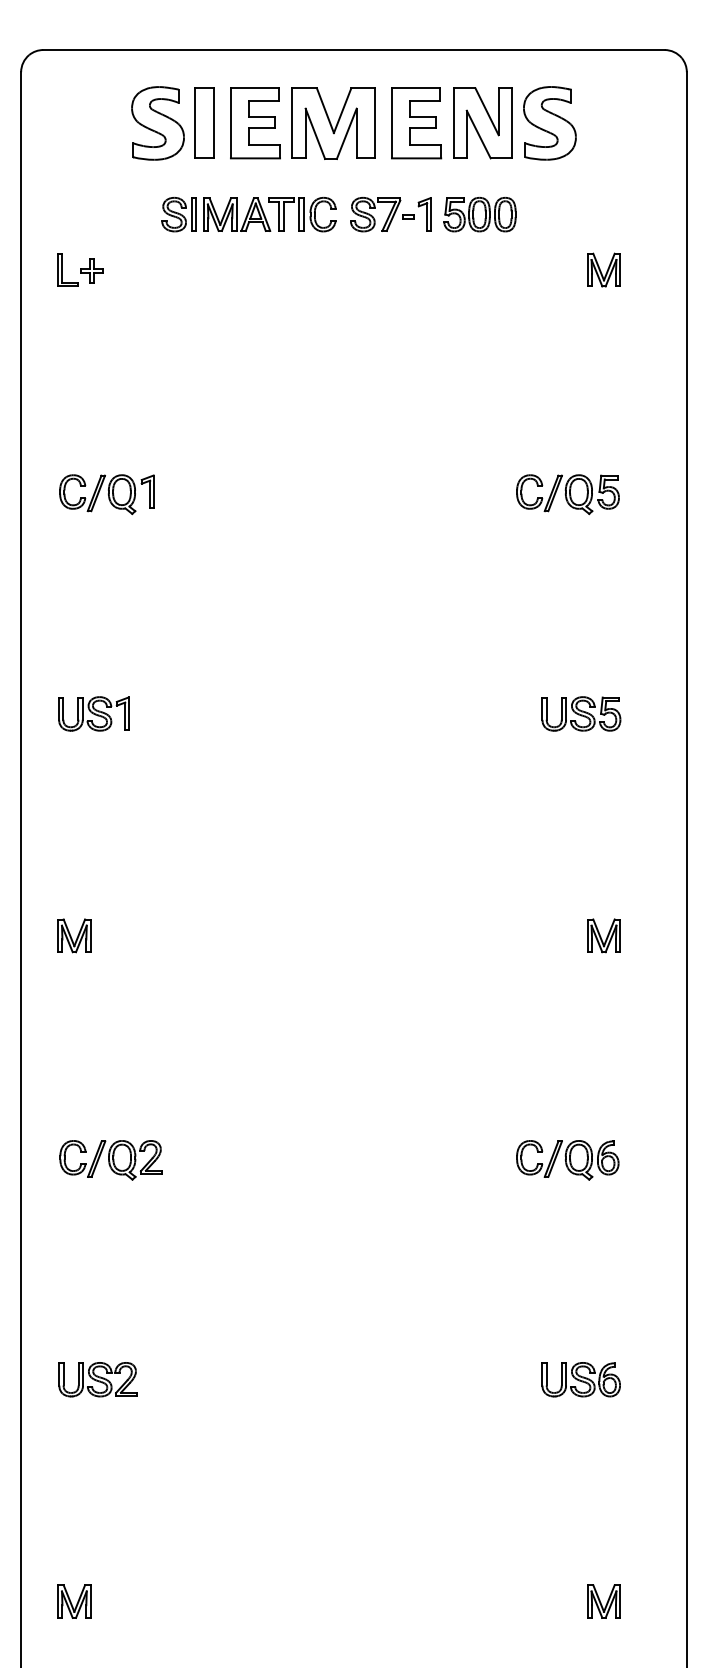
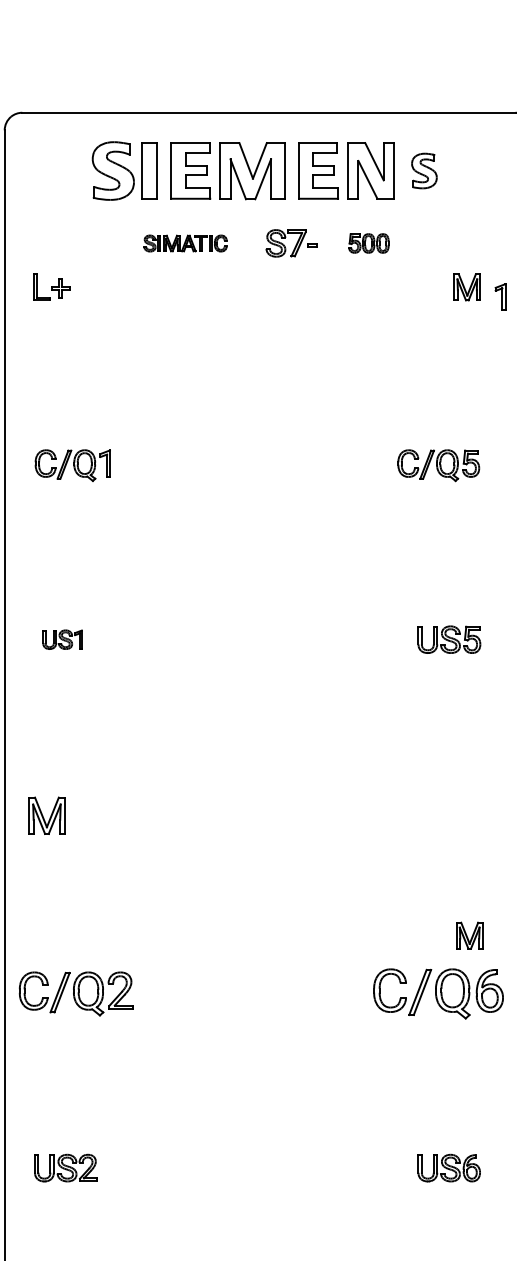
part: (549, 123) -> (424, 171), size x0.6
part: (248, 214) -> (185, 243), size x0.6
part: (424, 214) -> (500, 297), moved
part: (479, 214) -> (368, 243), size x0.7
part: (93, 713) -> (62, 639), size x0.7
part: (74, 935) -> (47, 815), size x1.4
part: (603, 935) -> (469, 935), moved
part: (110, 1160) -> (75, 994), size x1.4
part: (567, 1160) -> (438, 994), size x1.6

